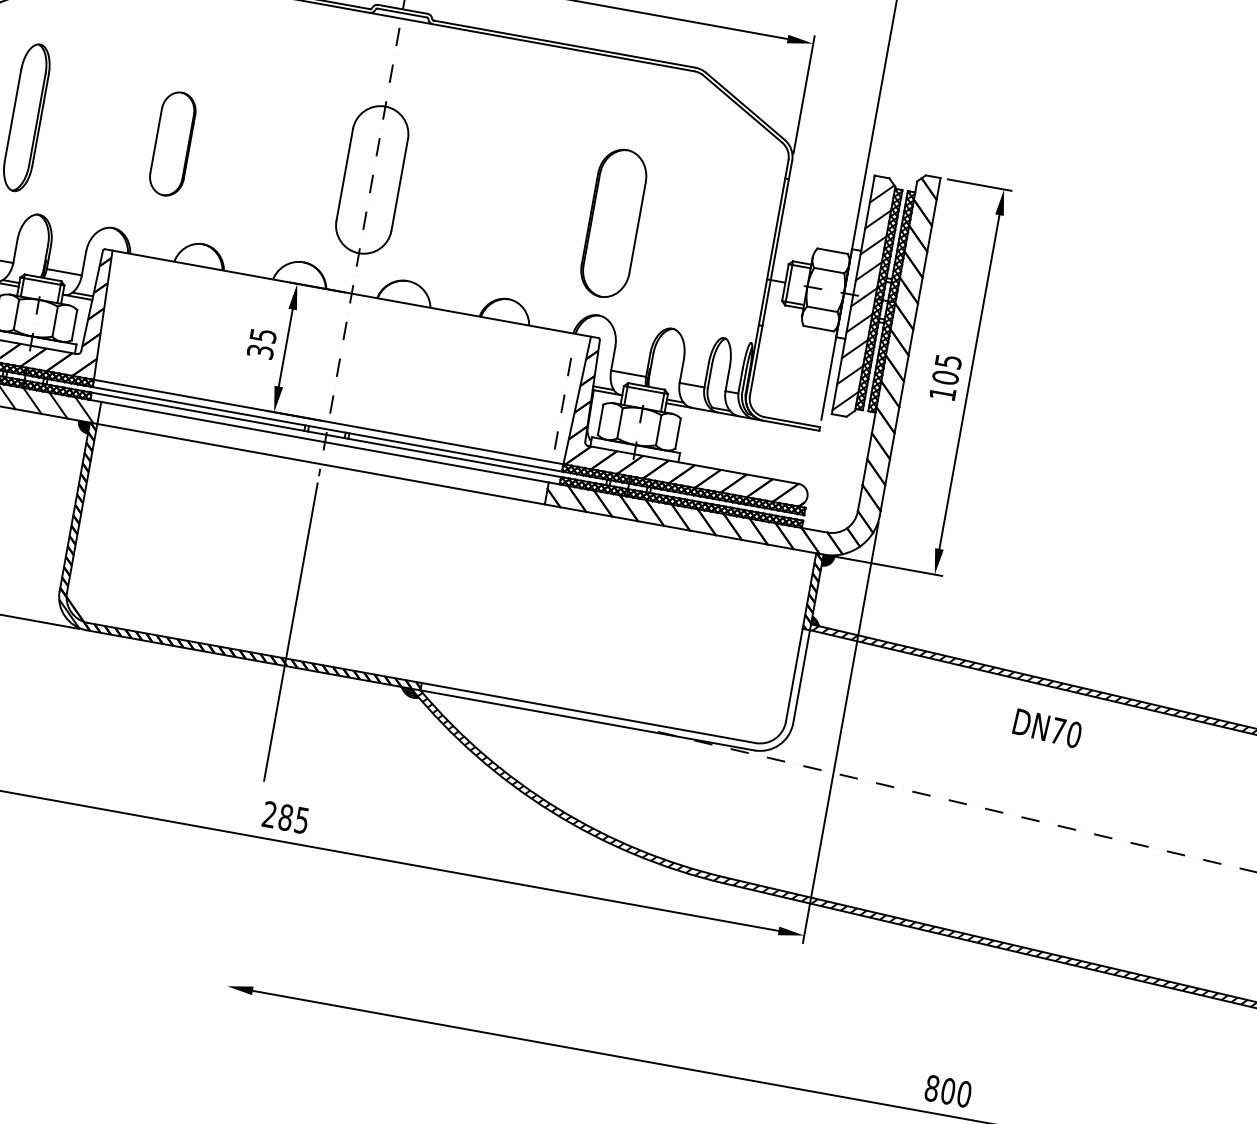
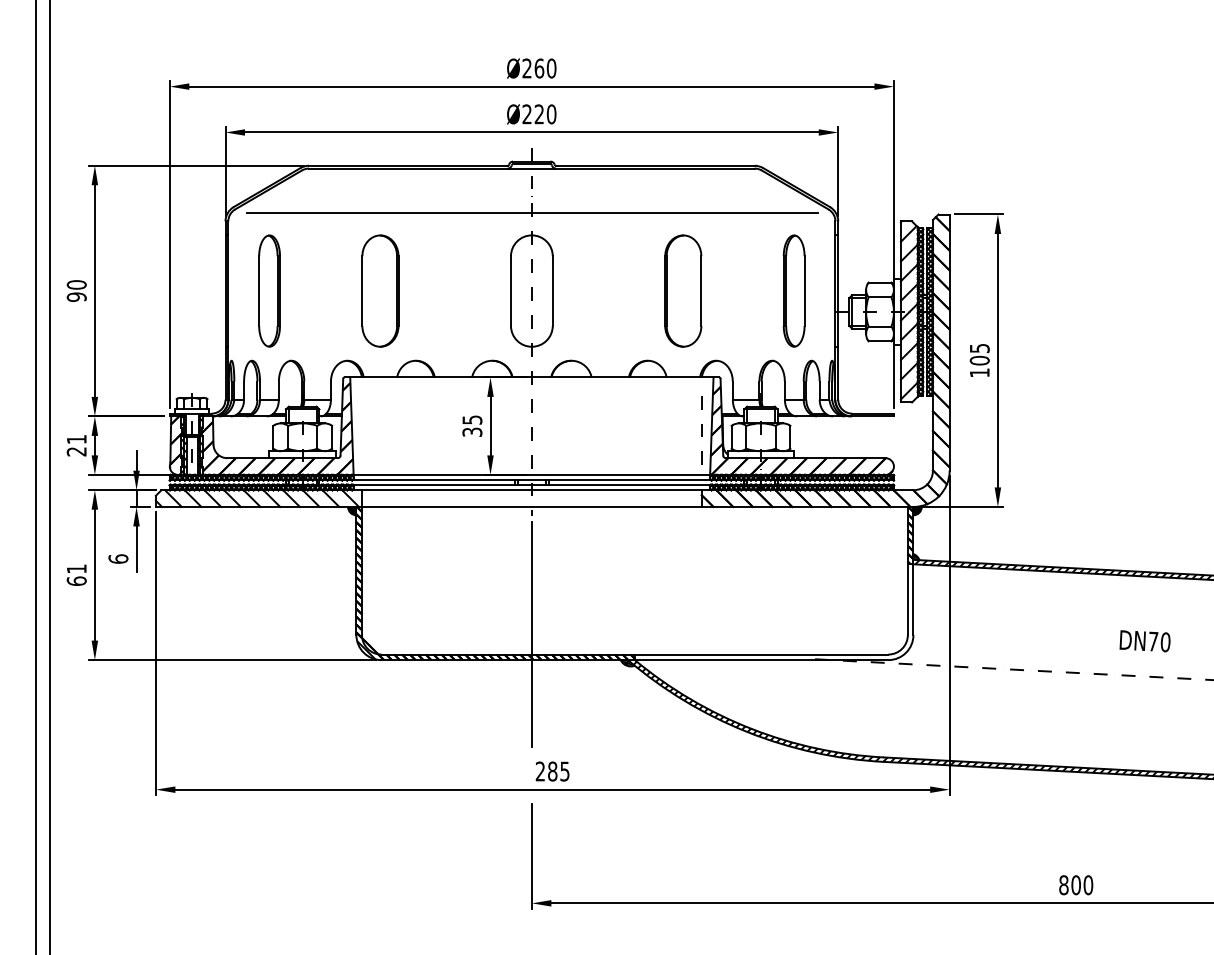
line: (391, 77) -> (532, 213), added
part: (173, 143) -> (380, 290), size x1.43
part: (614, 222) -> (683, 290), moved
part: (716, 241) -> (793, 290), added
text: (1046, 728) -> (1144, 641), moved
line: (237, 924) -> (531, 856), added

